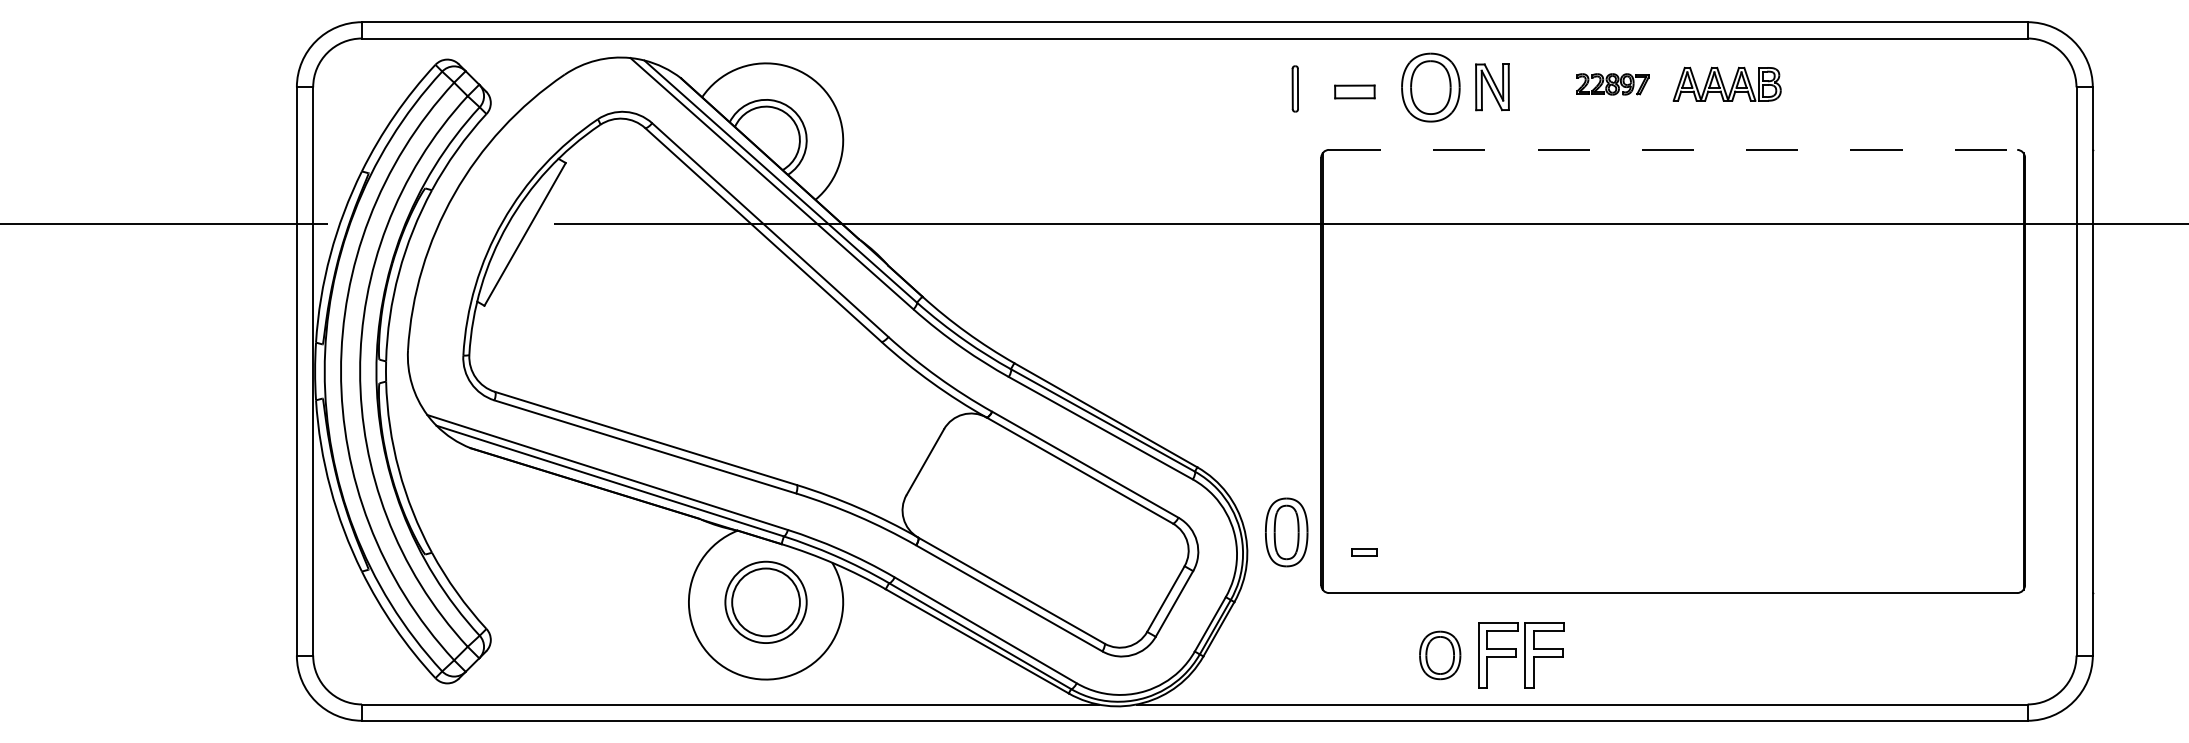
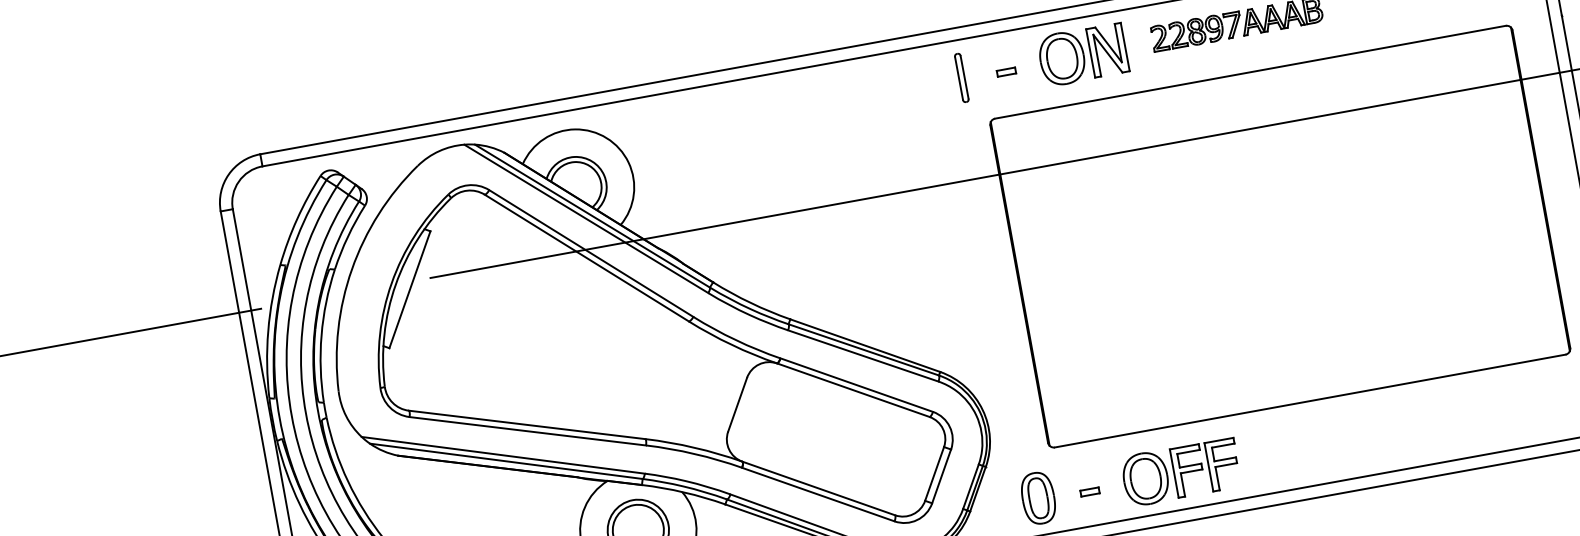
part: (1612, 84) -> (1196, 31), size x1.67
part: (1492, 86) -> (1107, 49), size x1.43
part: (1295, 88) -> (961, 77), size x1.43
part: (1354, 91) -> (1006, 71), size x0.62
line: (1673, 149) -> (1250, 71), dashed -> solid
part: (1286, 532) -> (1038, 498), moved
part: (1364, 552) -> (1090, 492), moved
part: (1439, 655) -> (1145, 478), size x1.43

